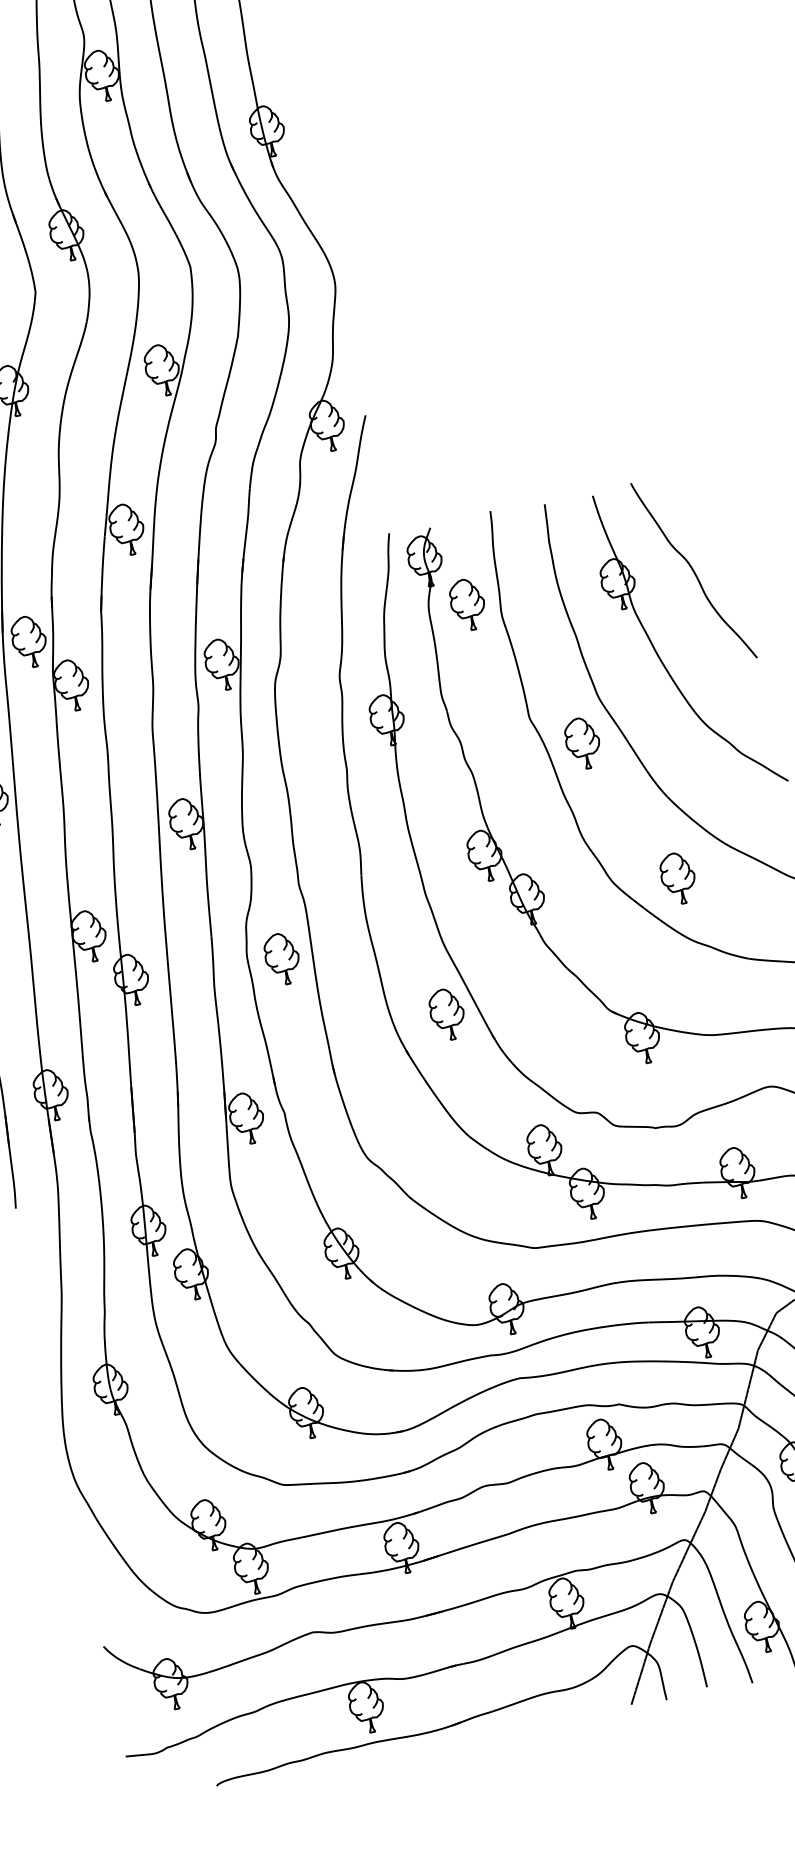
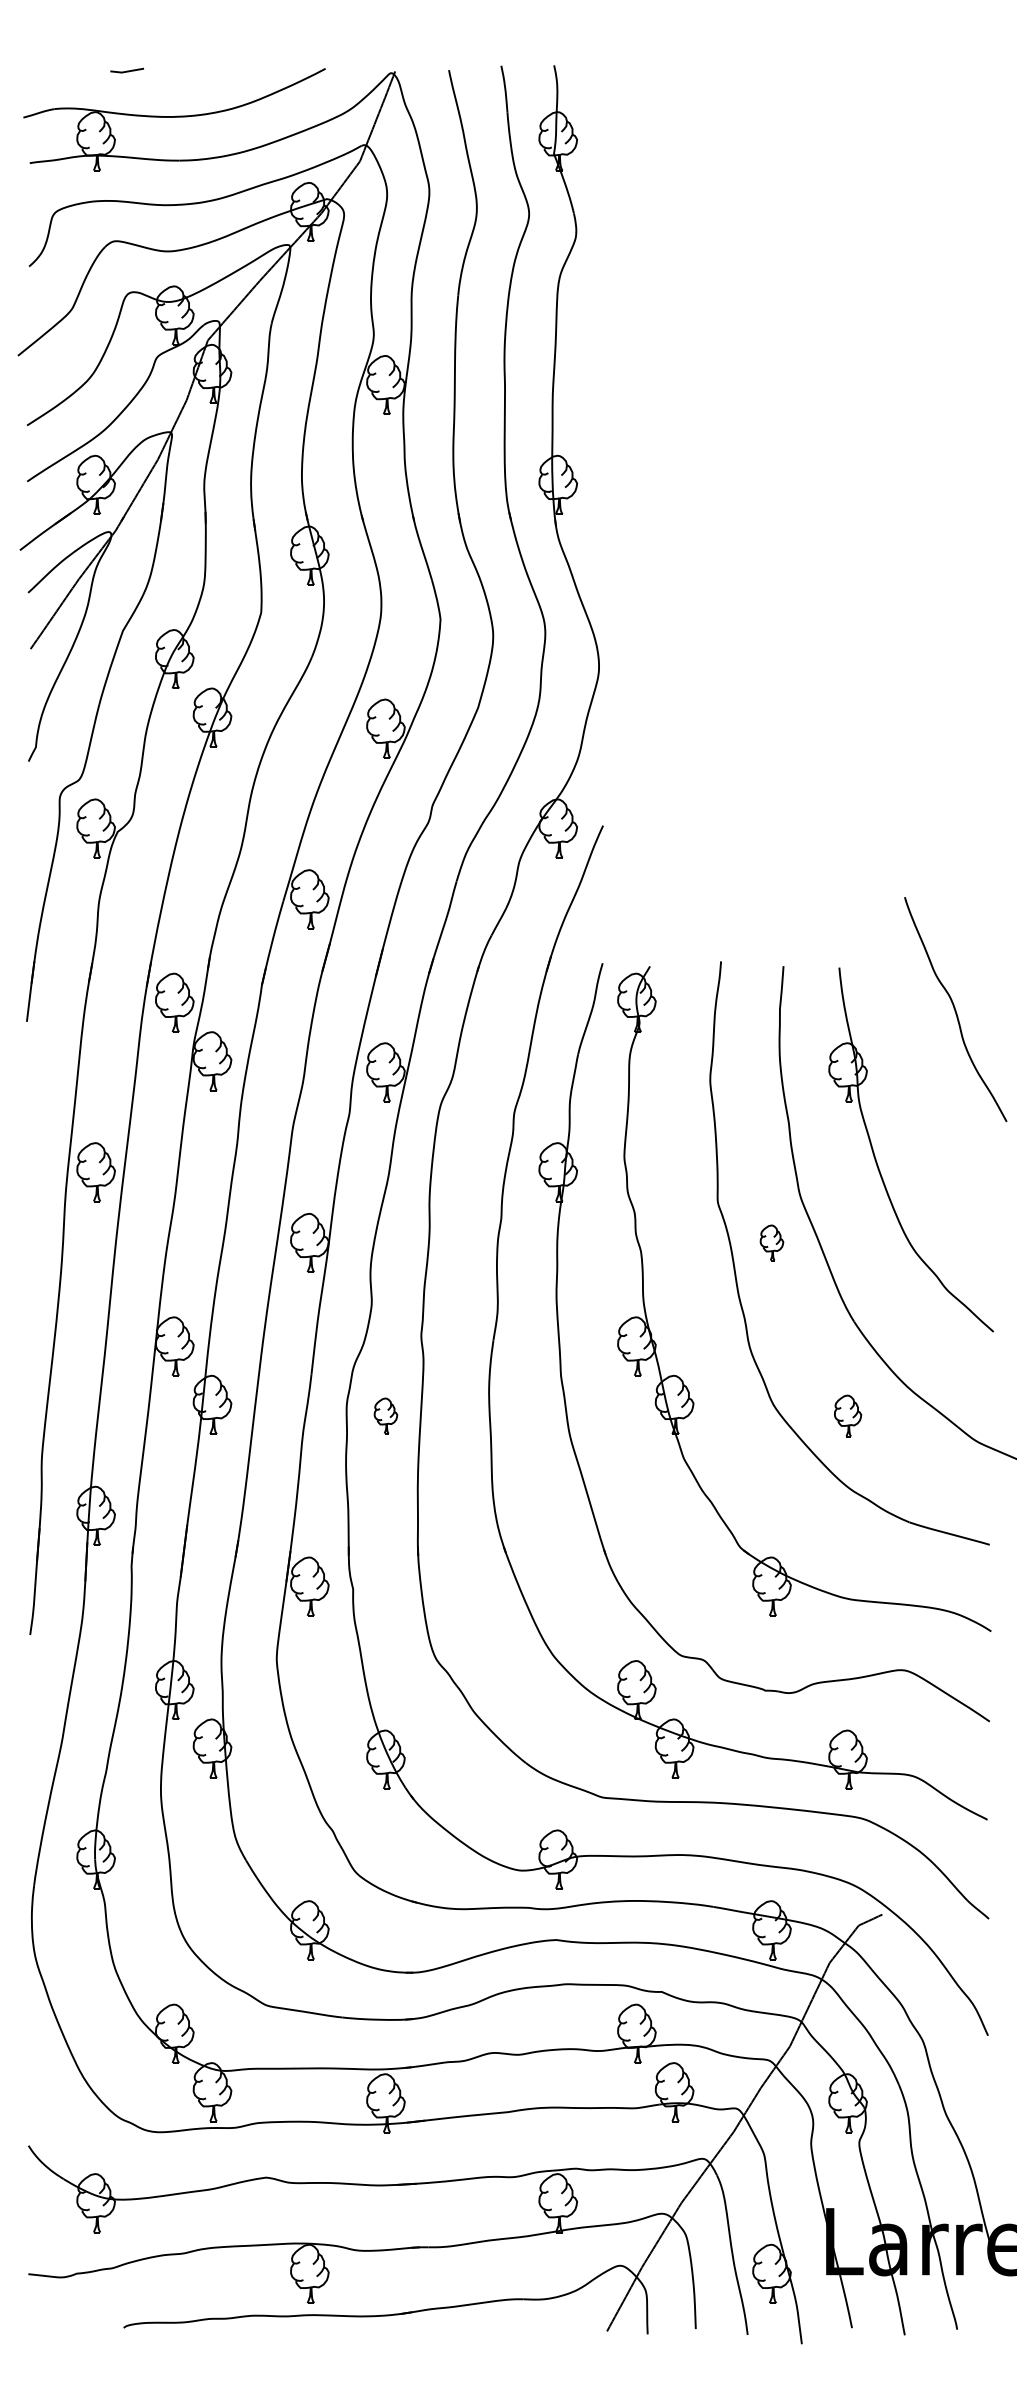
curve: (693, 570) -> (955, 1009), moved
part: (467, 604) -> (674, 1061), removed
part: (582, 743) -> (771, 1242), size x0.6
part: (677, 878) -> (847, 1415), size x0.7
part: (281, 958) -> (385, 1415), size x0.6
part: (446, 1014) -> (557, 1515), removed

